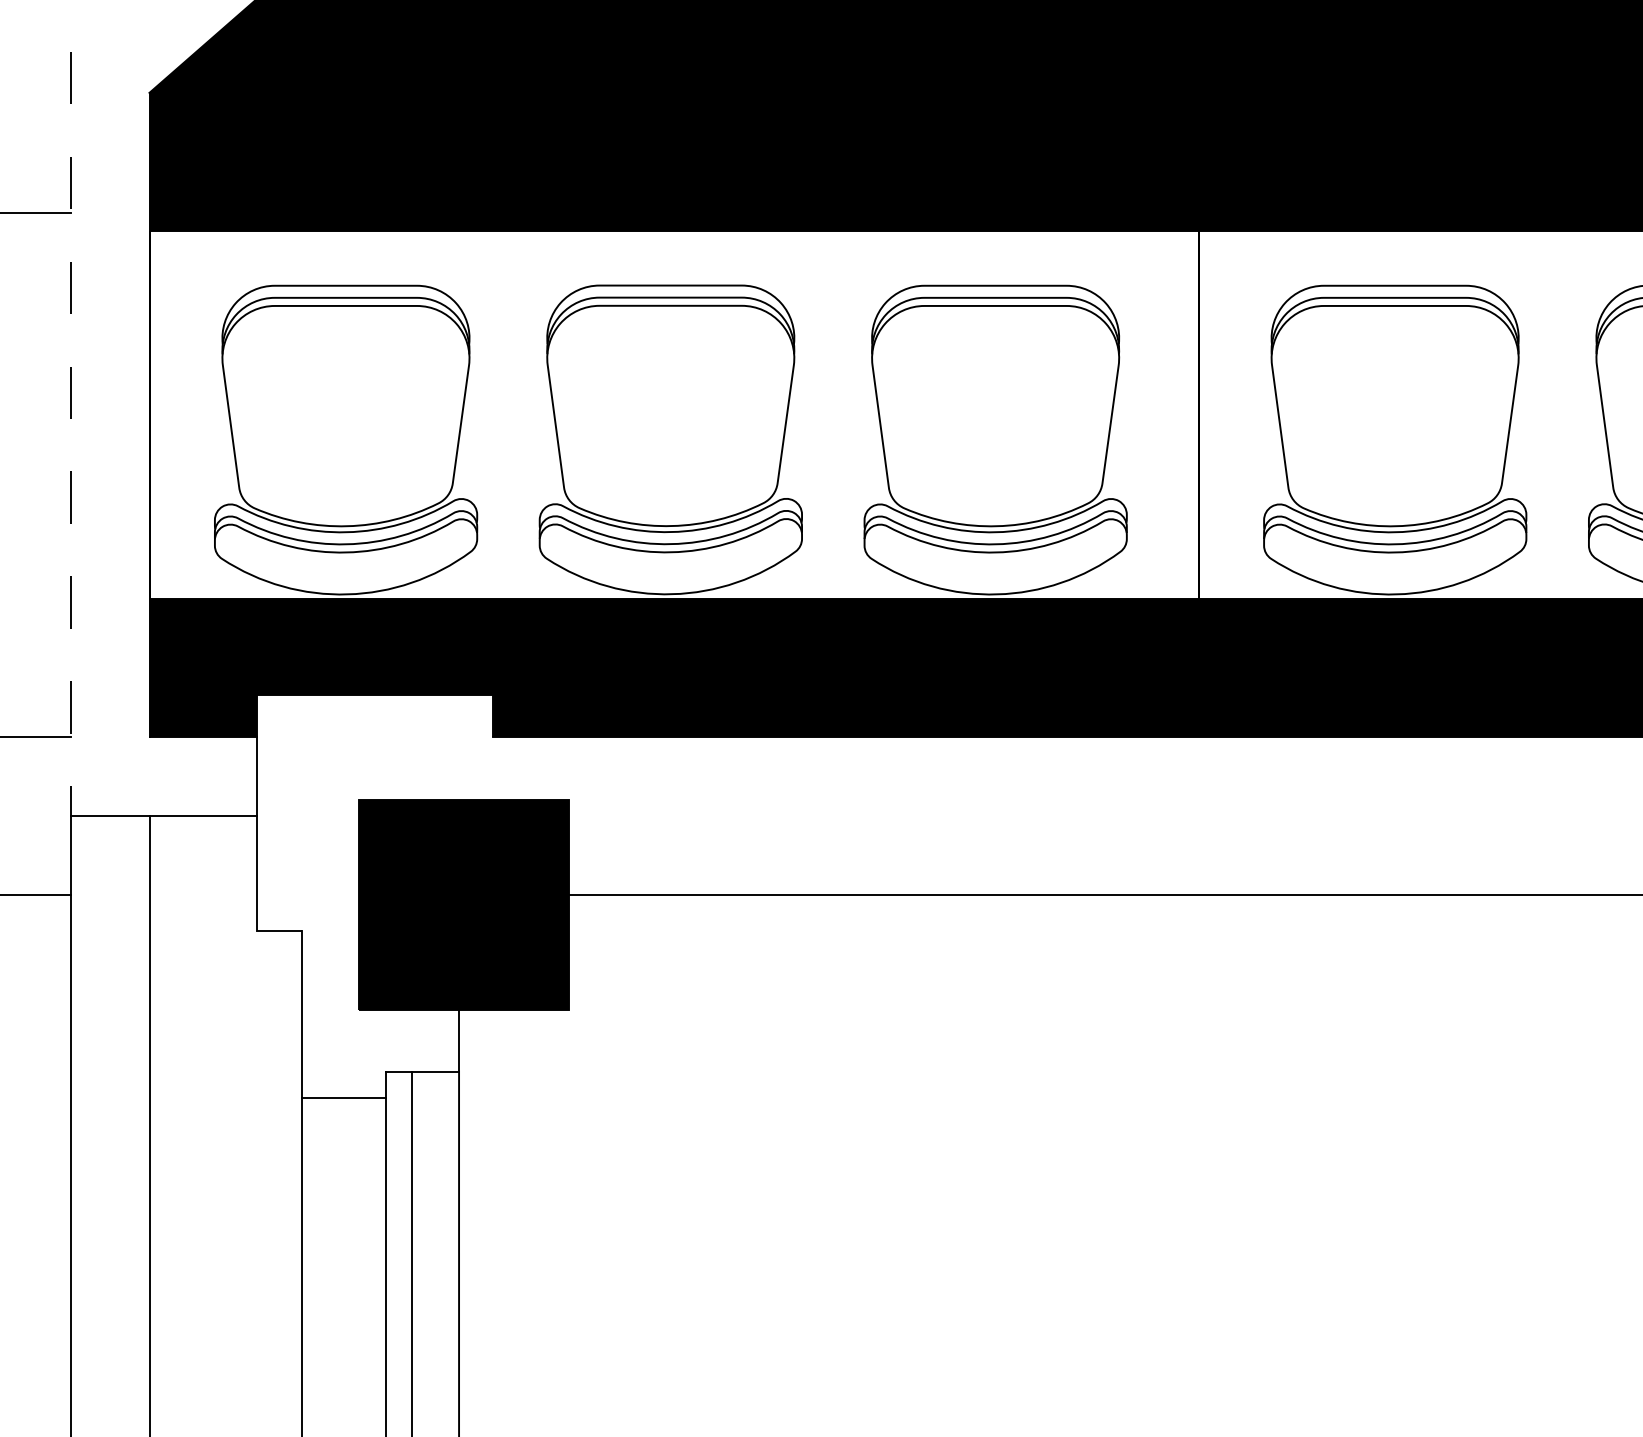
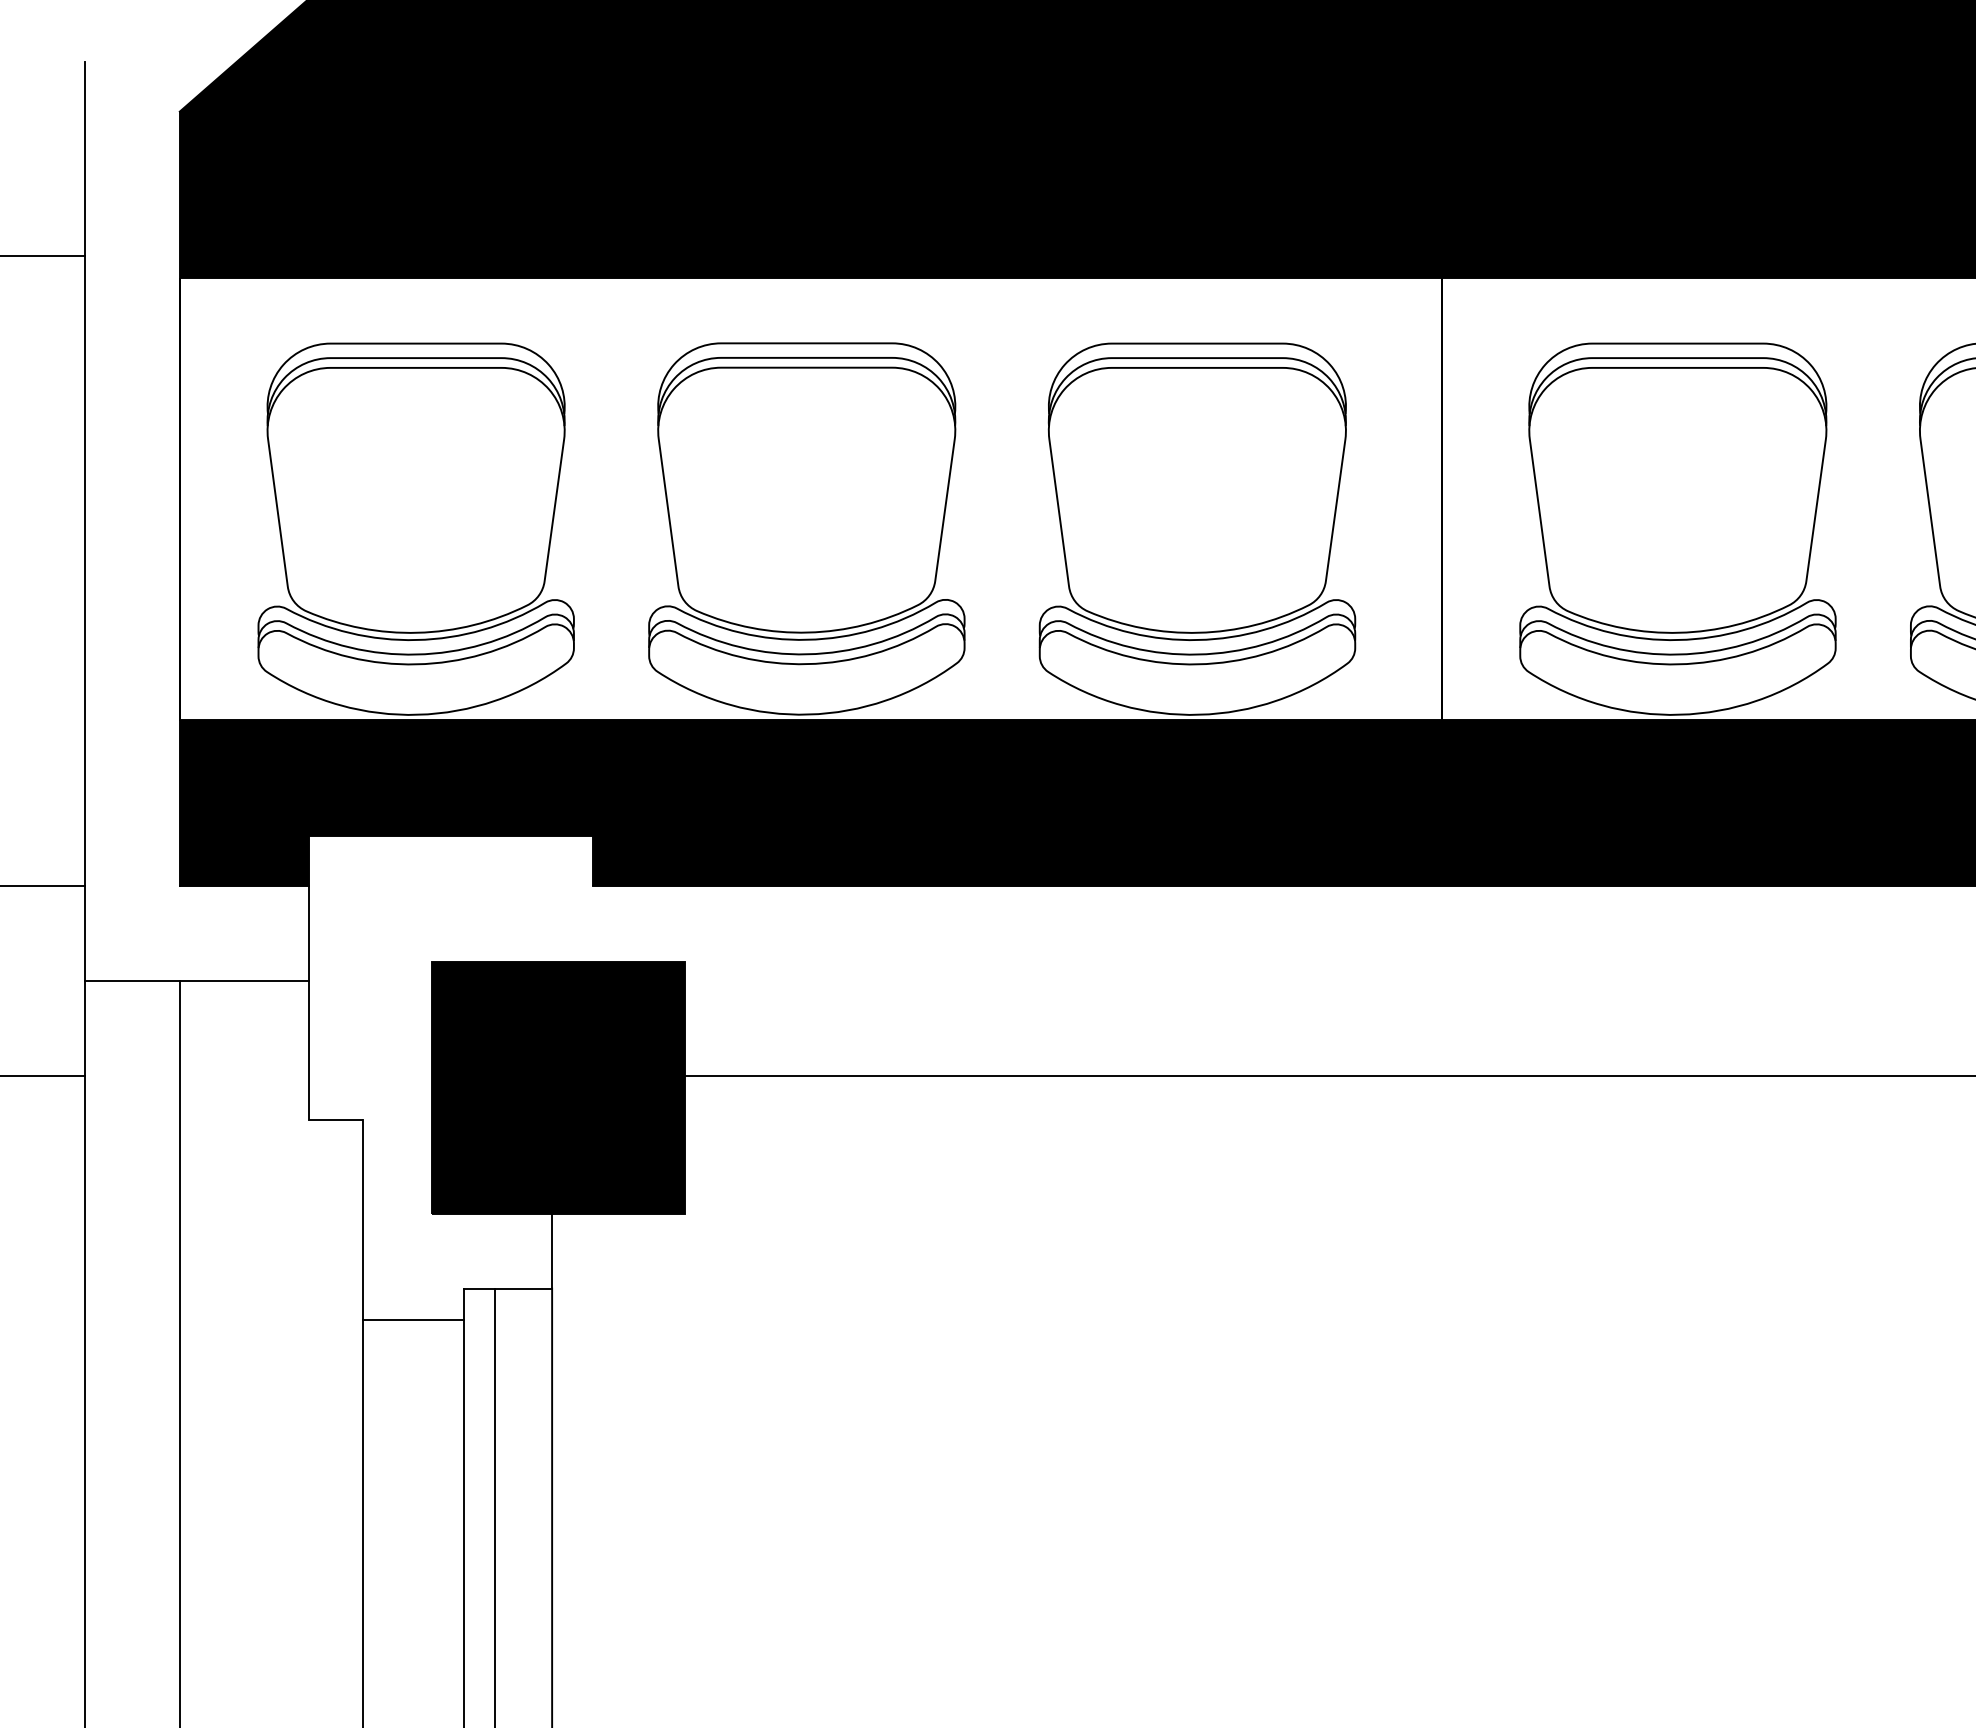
line: (70, 434) -> (84, 522), dashed -> solid

